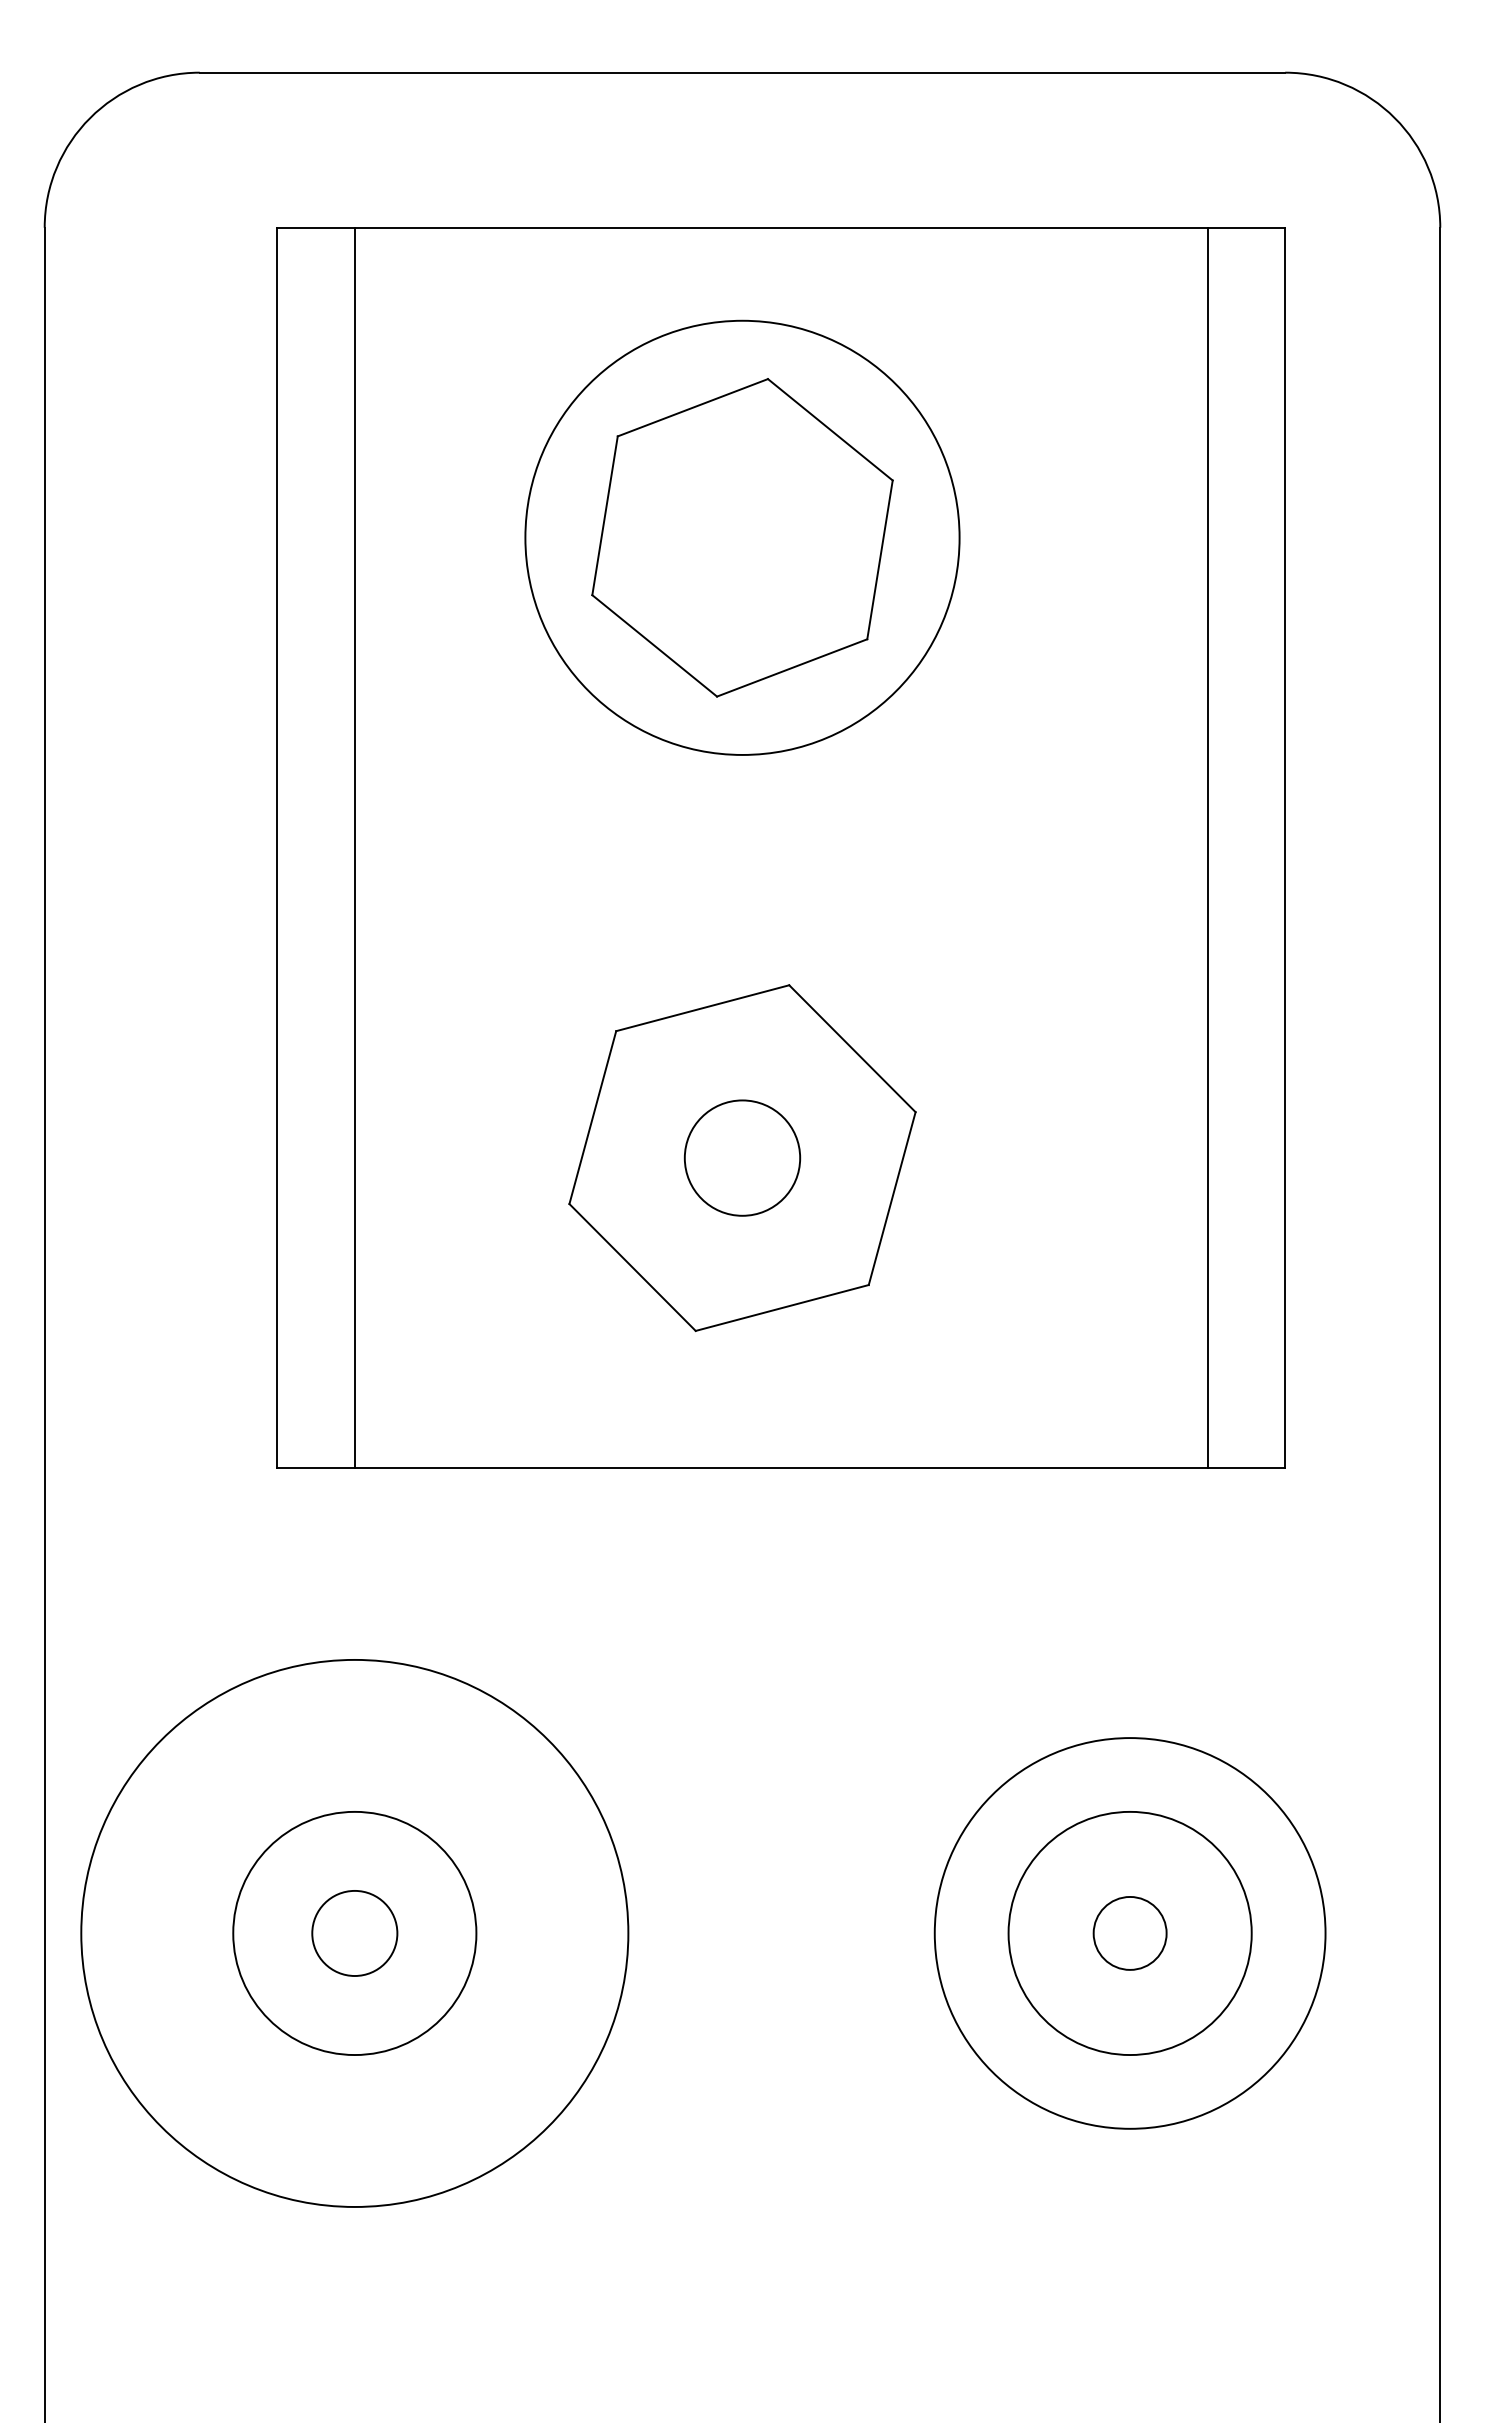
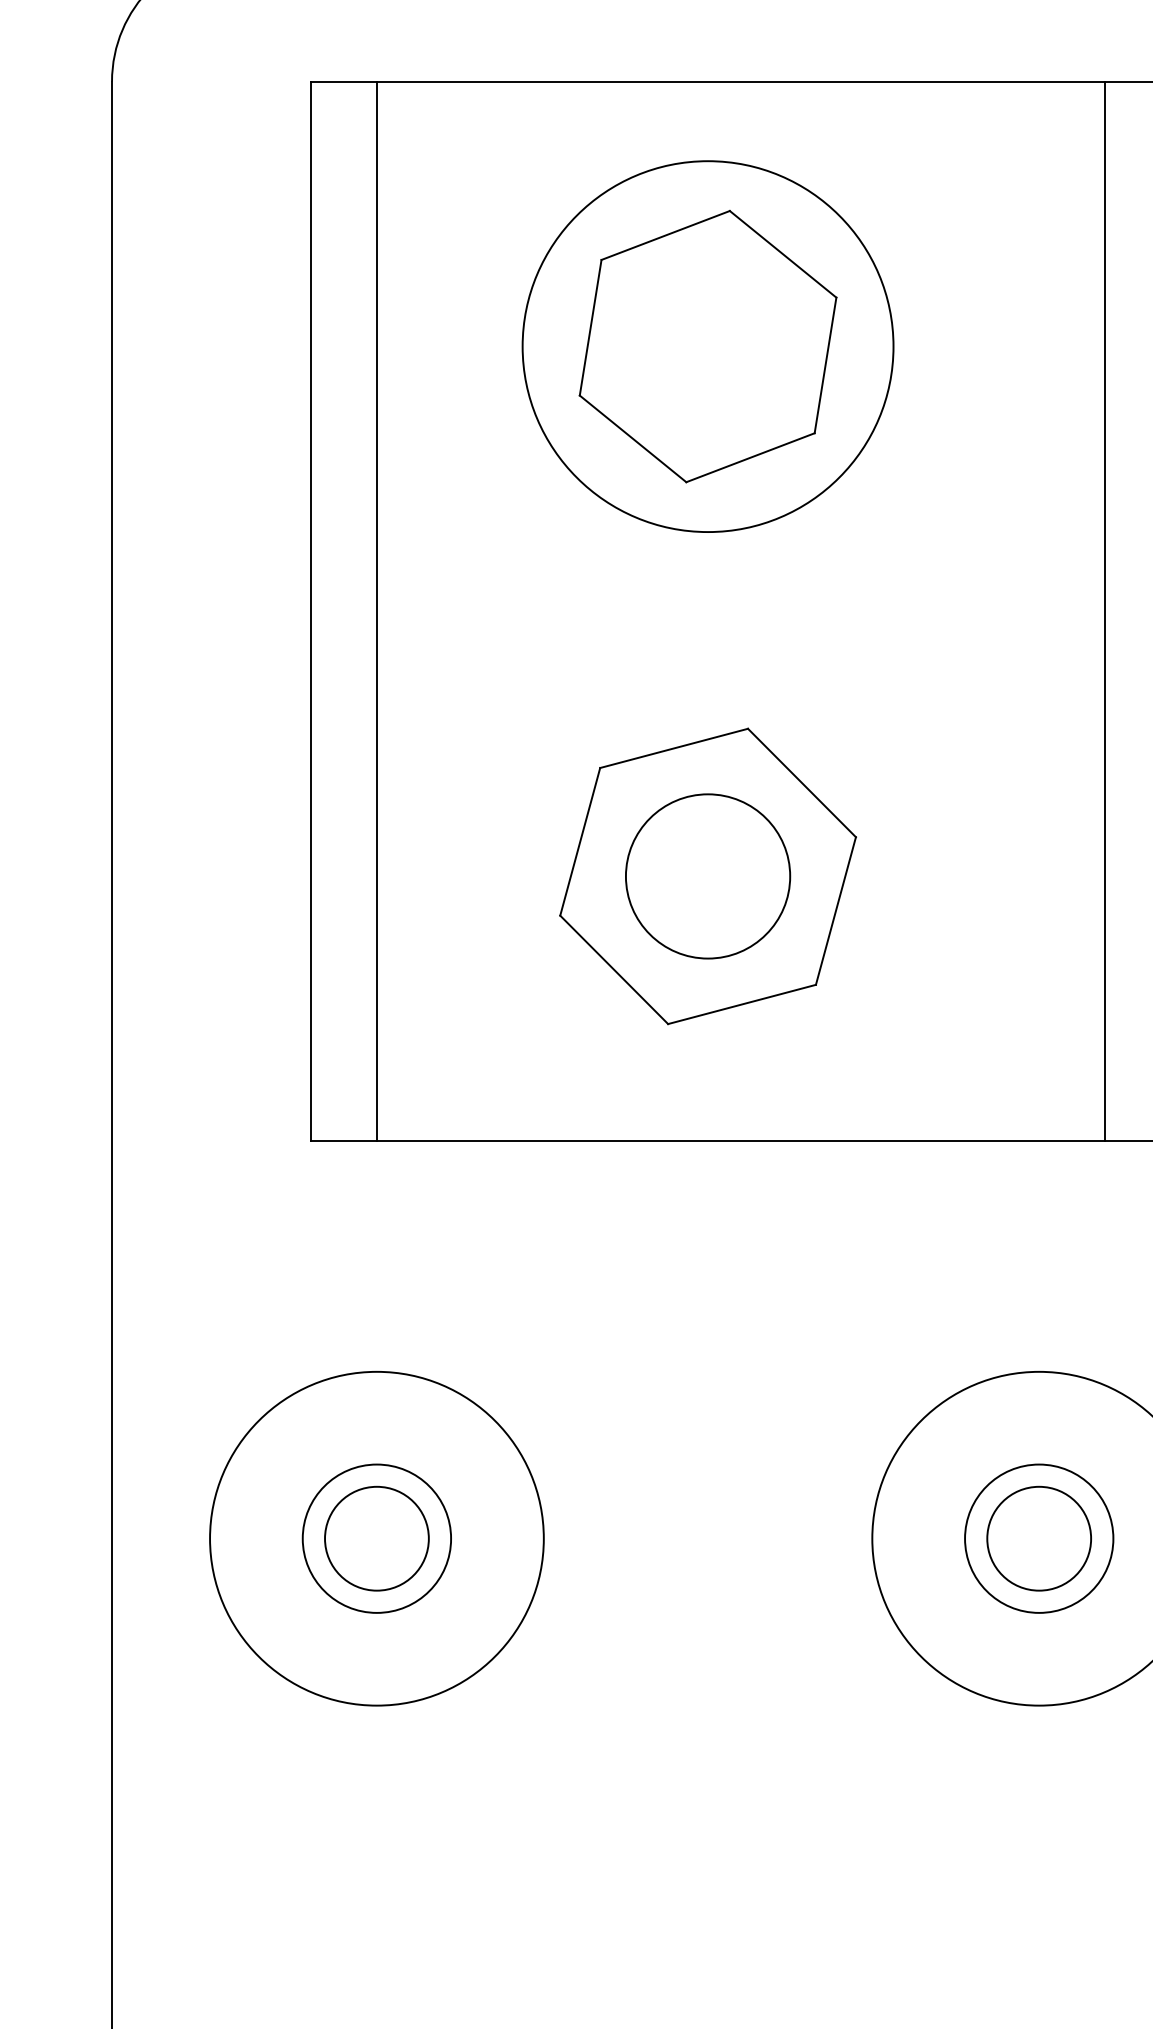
circle: (742, 1157) -> (708, 875), size x1.67
circle: (354, 1933) -> (376, 1538), size x0.71
circle: (354, 1933) -> (376, 1538), size x0.71
circle: (354, 1933) -> (376, 1538), size x1.43
circle: (1129, 1933) -> (1038, 1538), size x0.71
circle: (1129, 1933) -> (1038, 1538), size x1.67

